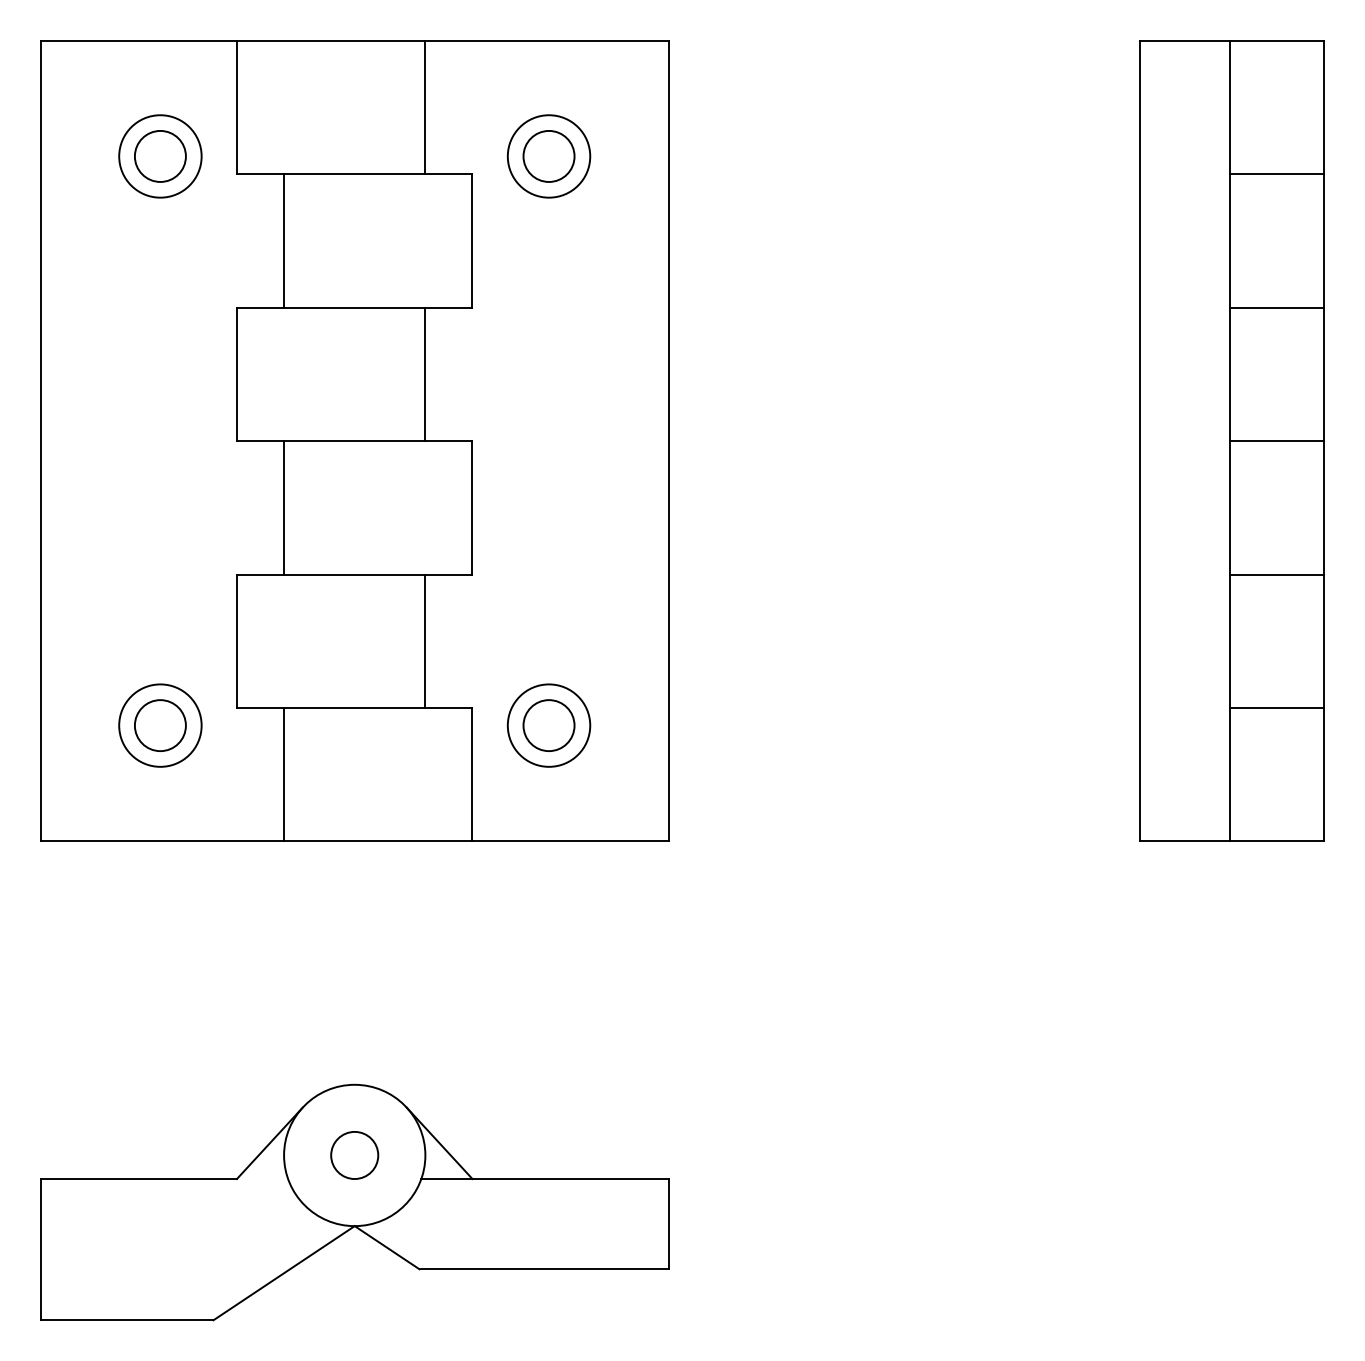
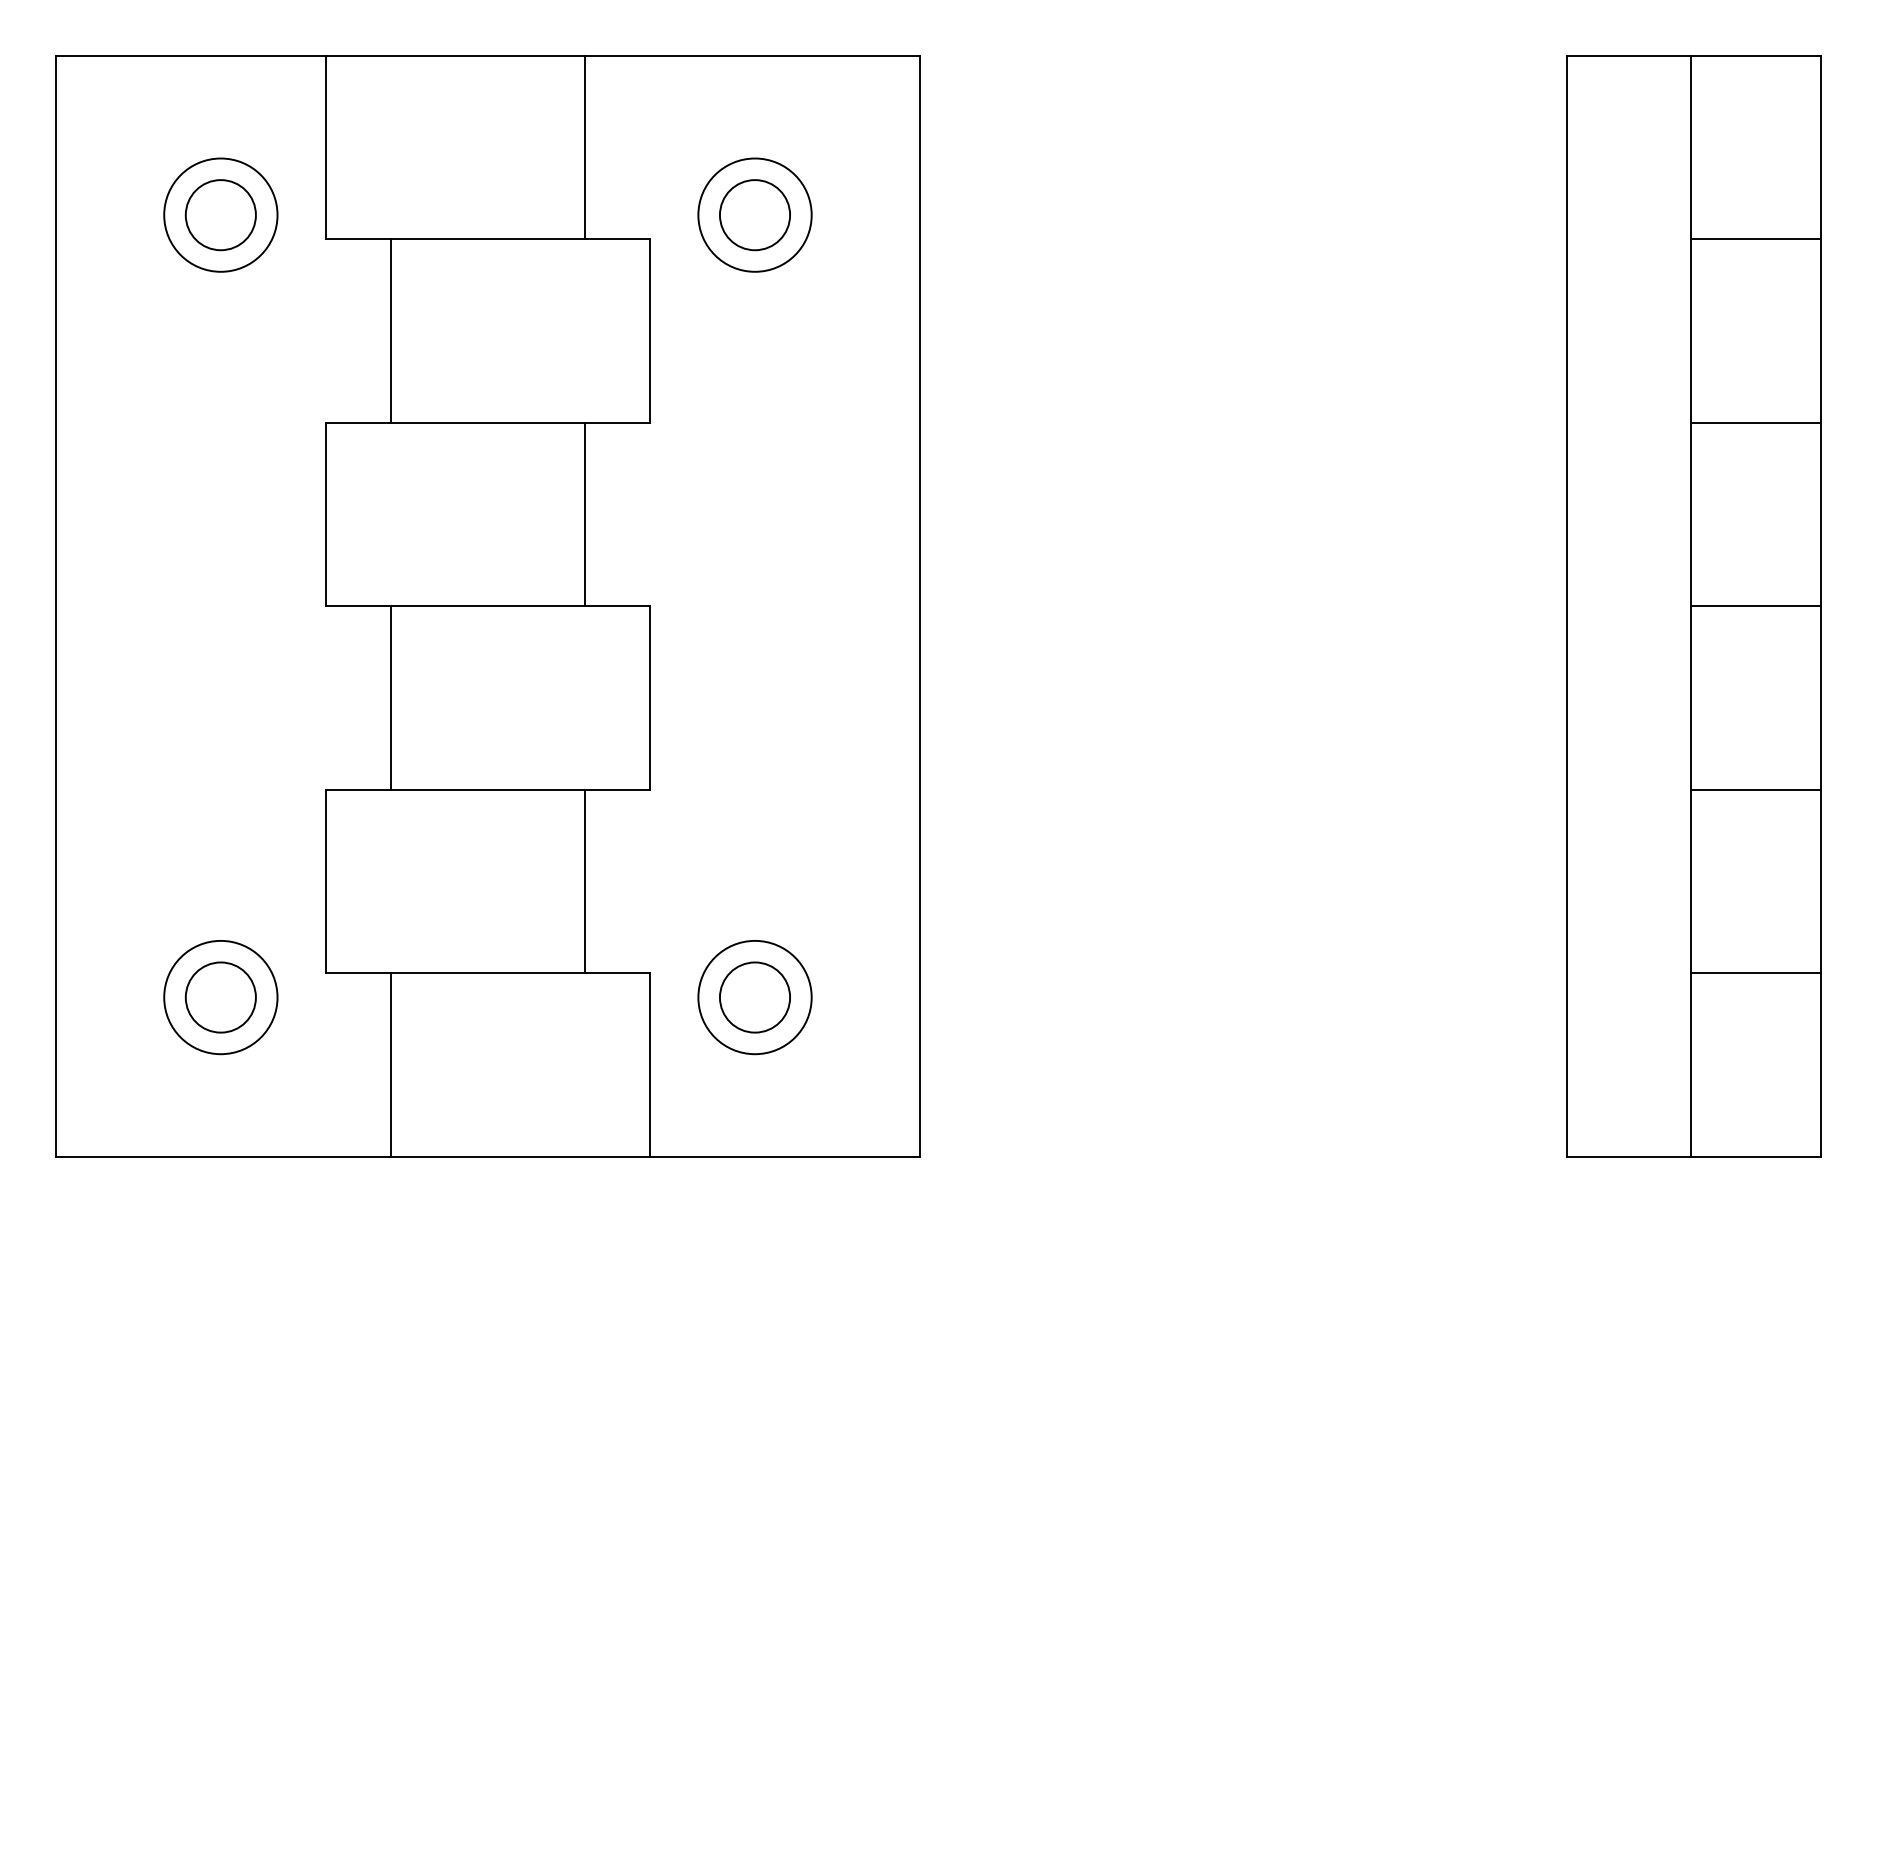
part: (354, 1202) -> (487, 1652), removed

